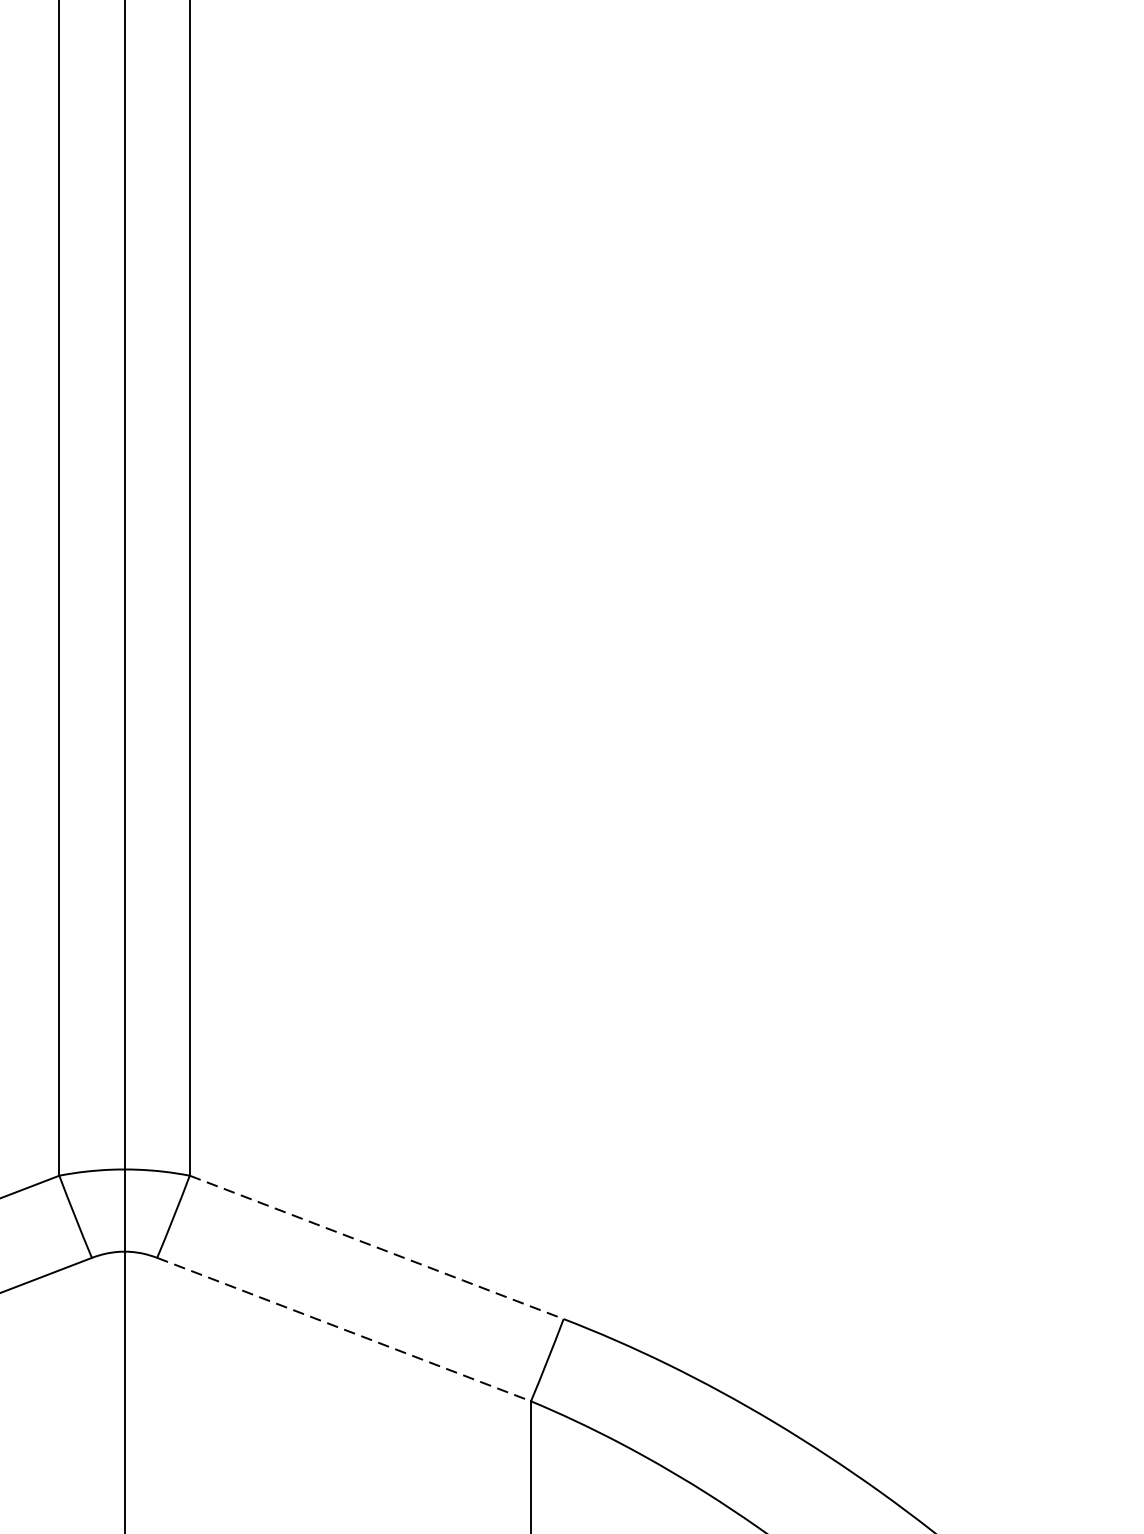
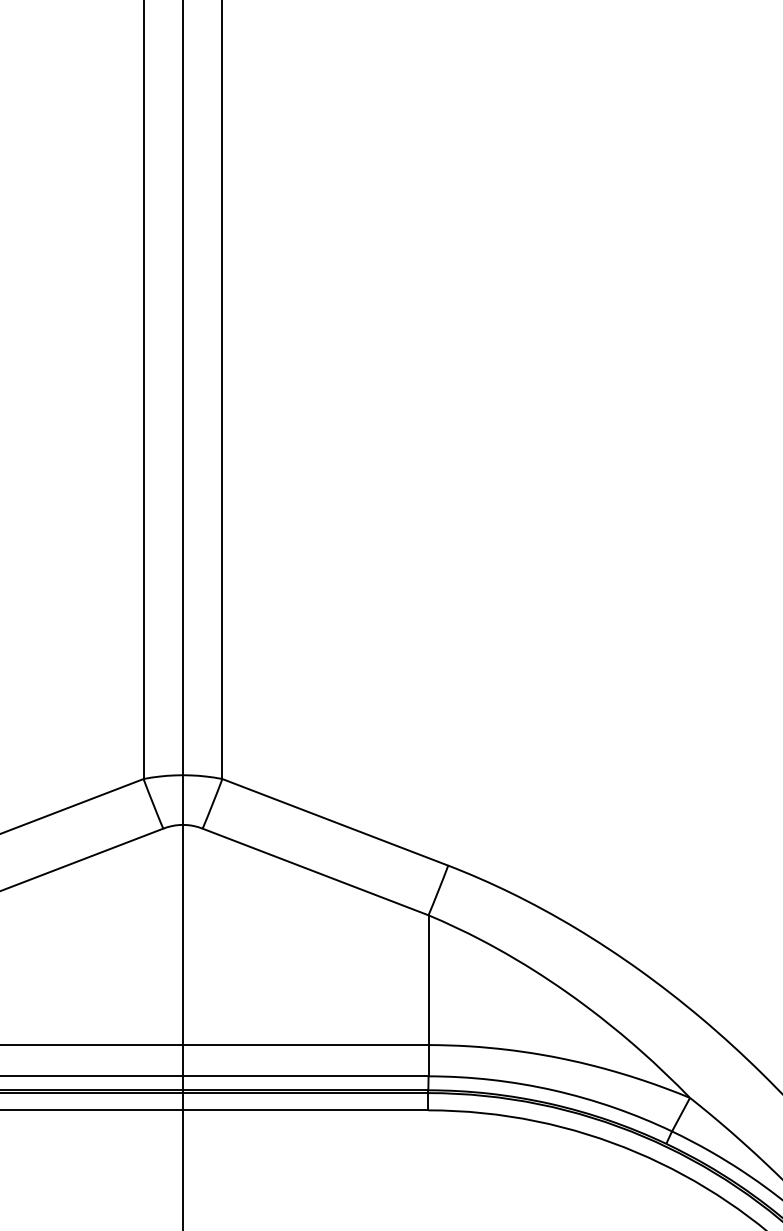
line: (377, 1247) -> (335, 822), dashed -> solid
line: (343, 1328) -> (315, 871), dashed -> solid

